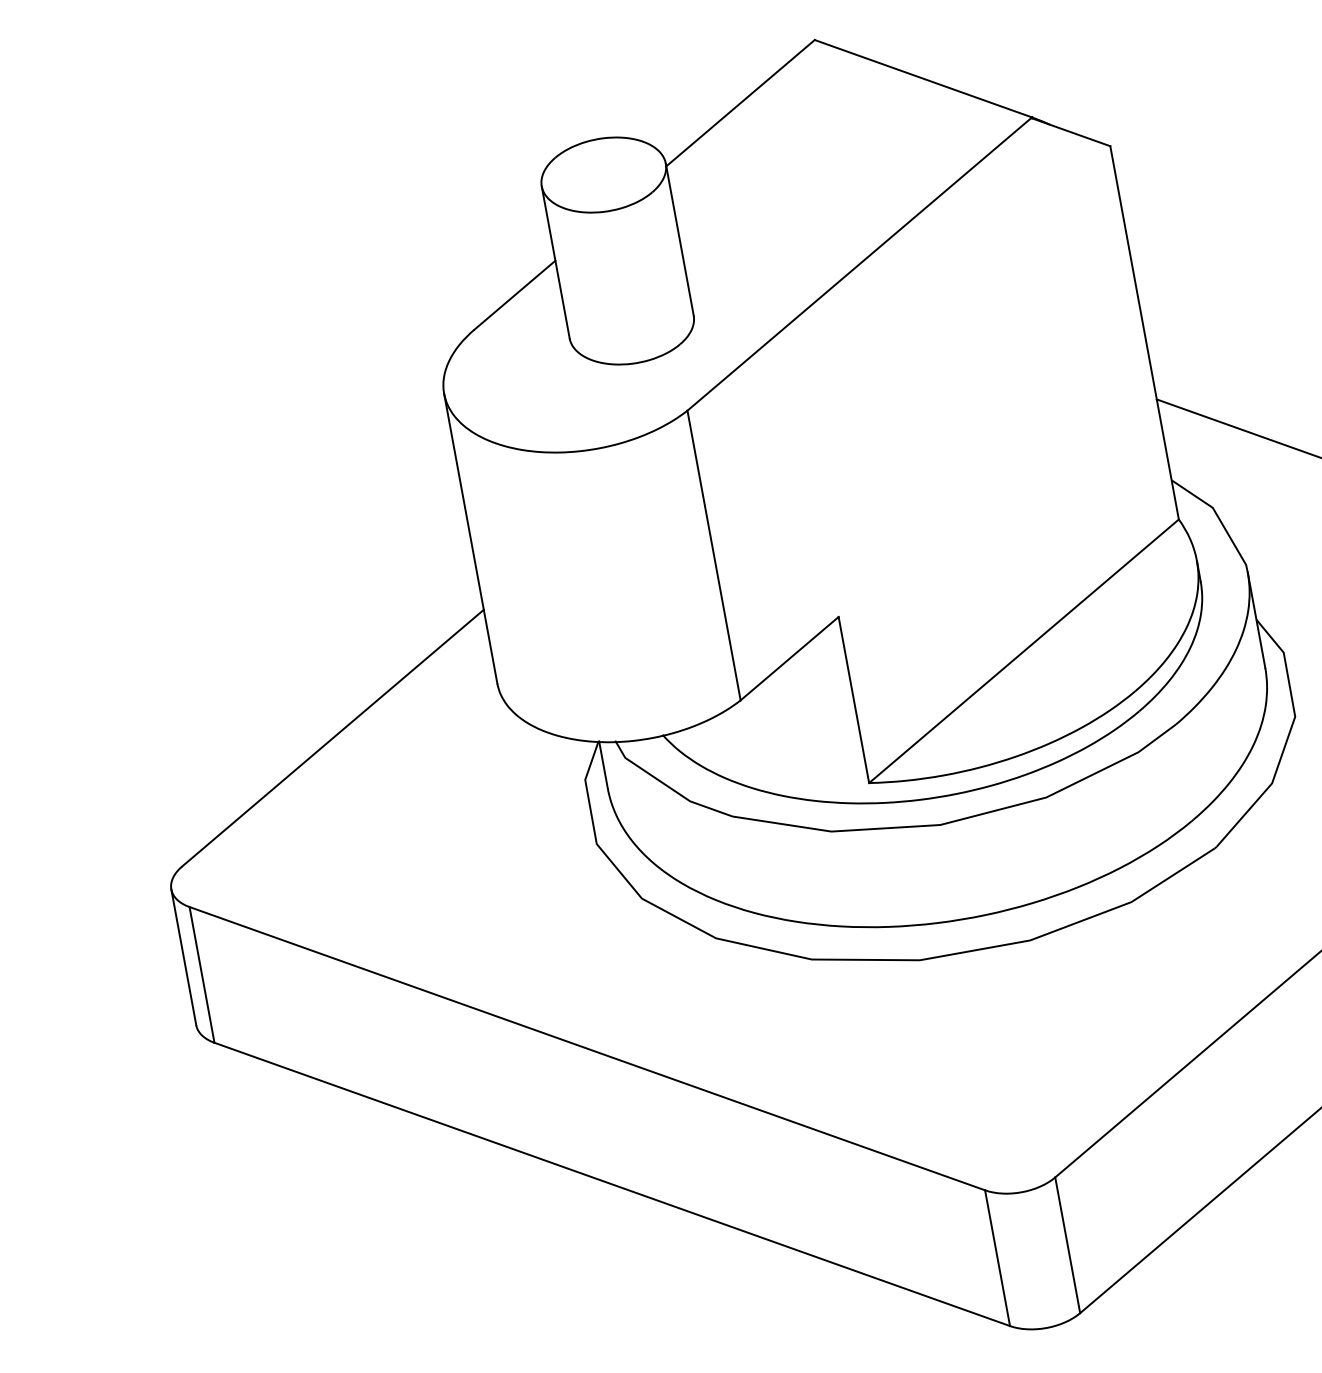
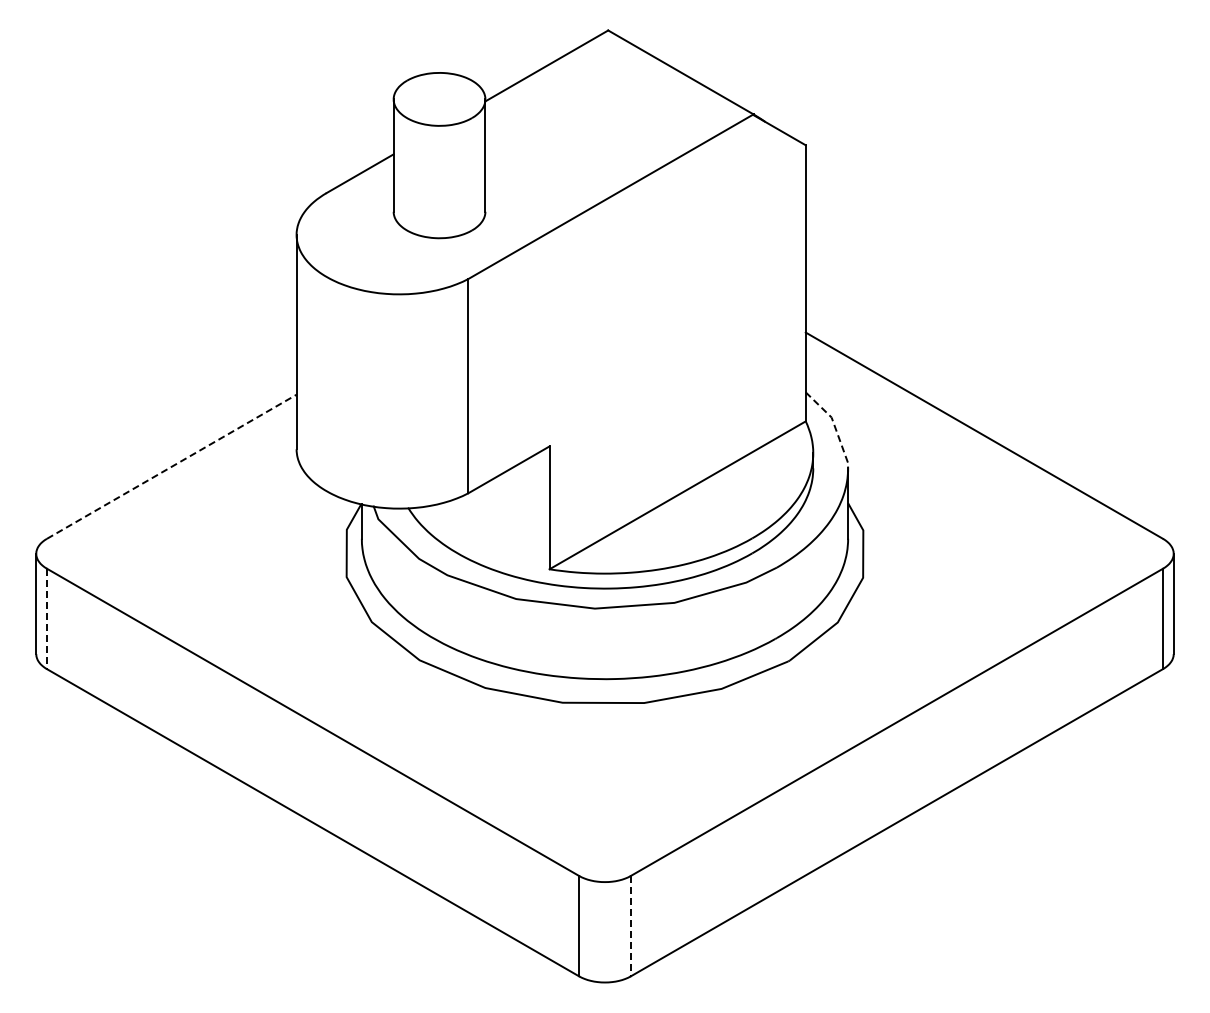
line: (1218, 517) -> (834, 425), solid -> dashed
line: (333, 737) -> (172, 466), solid -> dashed
line: (202, 975) -> (47, 619), solid -> dashed
line: (1067, 1245) -> (630, 926), solid -> dashed

